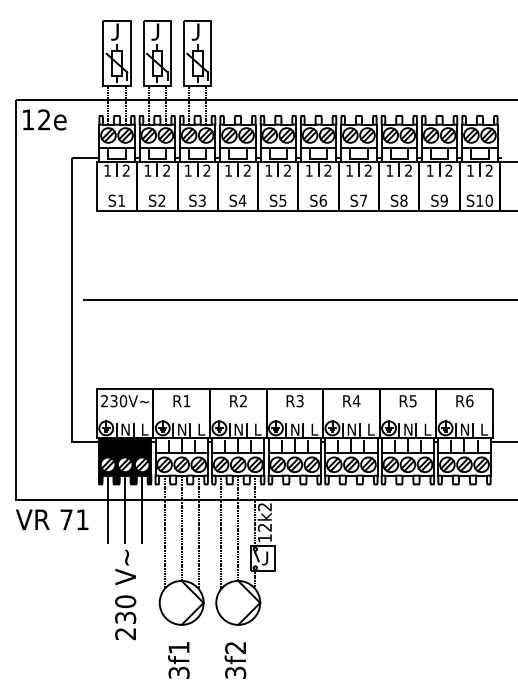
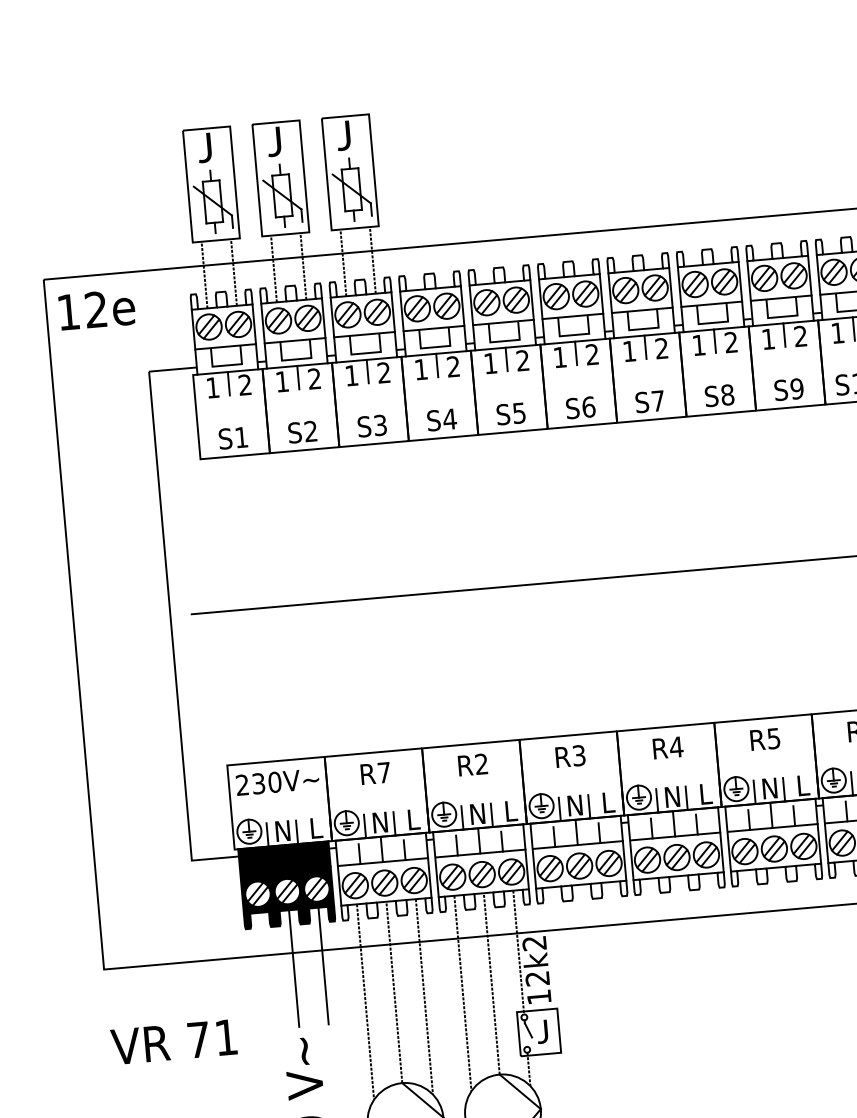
text: (186, 401) -> (383, 773), R1 -> R7
line: (108, 509) -> (265, 971), removed
text: (52, 519) -> (174, 1041), moved

